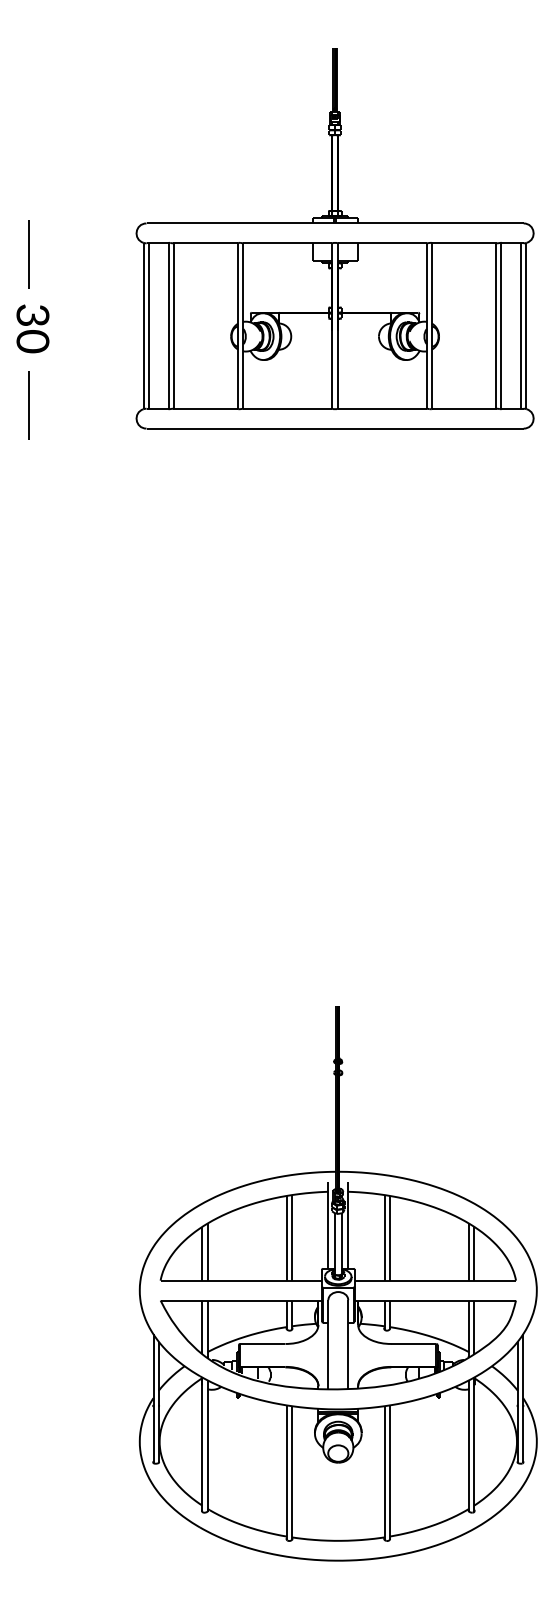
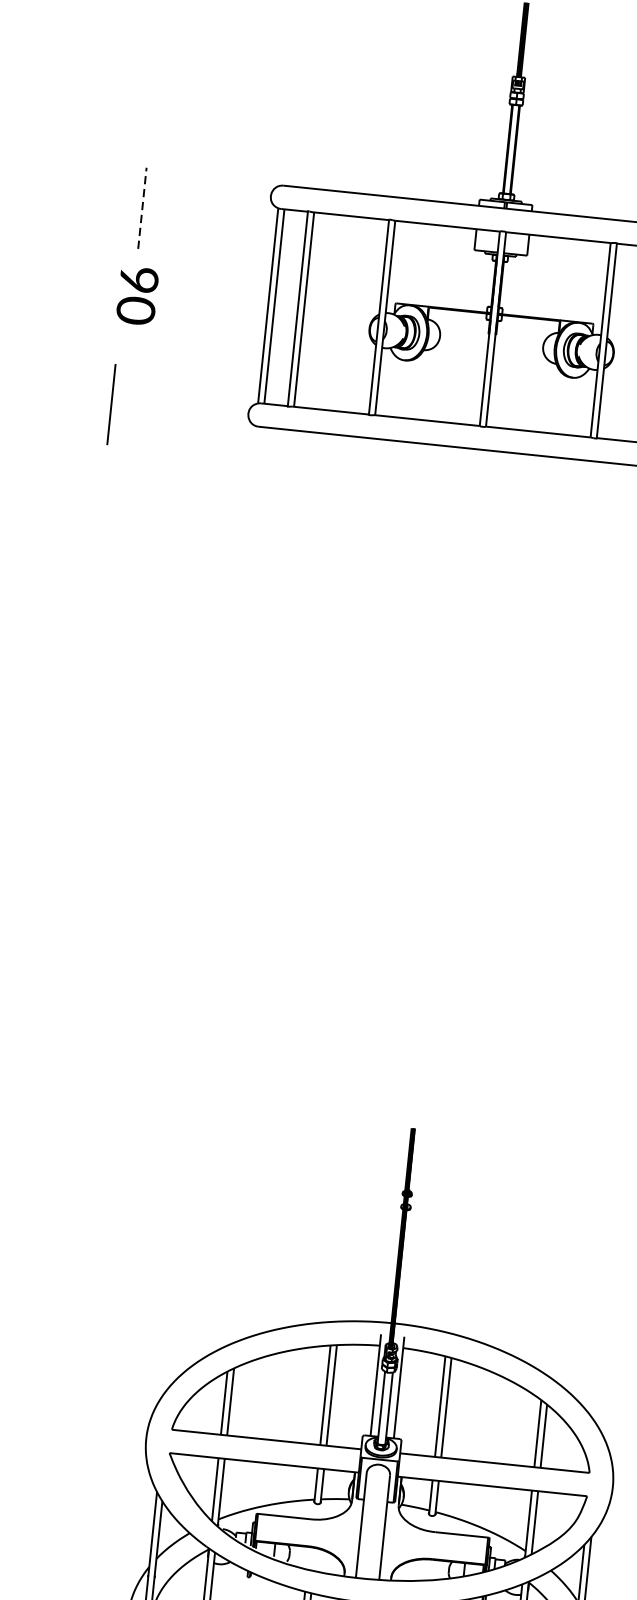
line: (29, 254) -> (142, 207), solid -> dashed
text: (32, 314) -> (138, 278), 30 -> 90
line: (28, 405) -> (110, 404), moved

